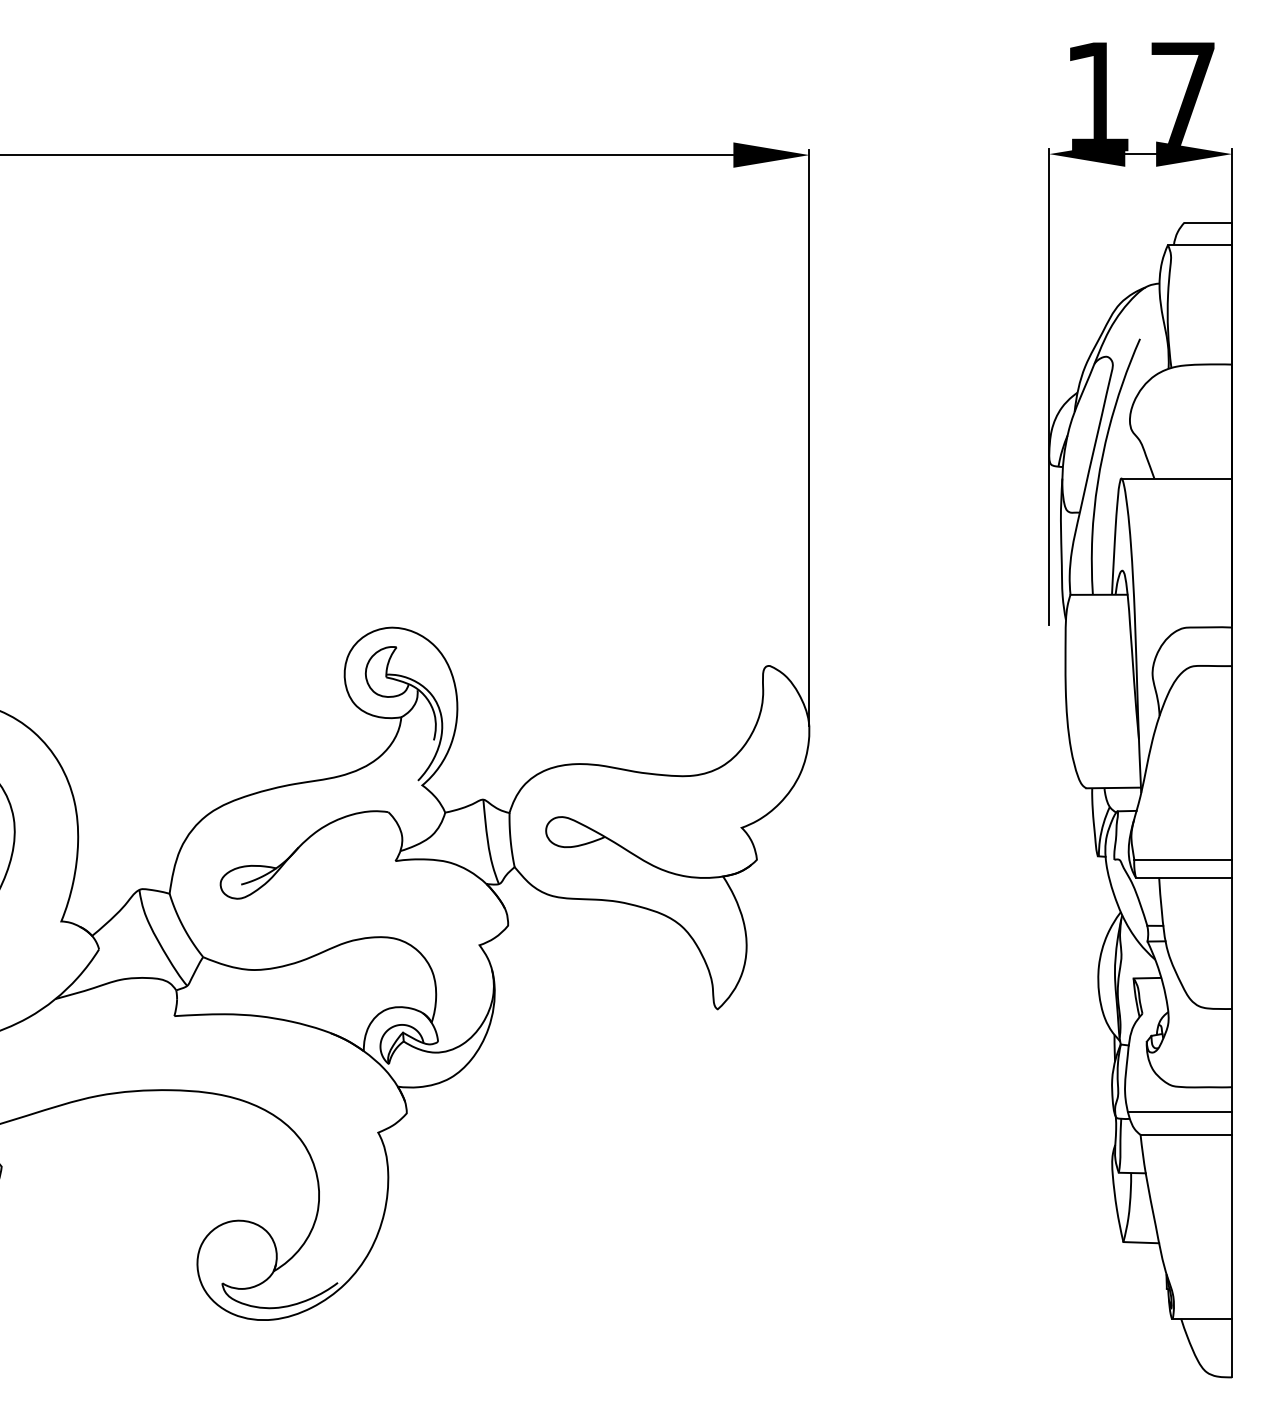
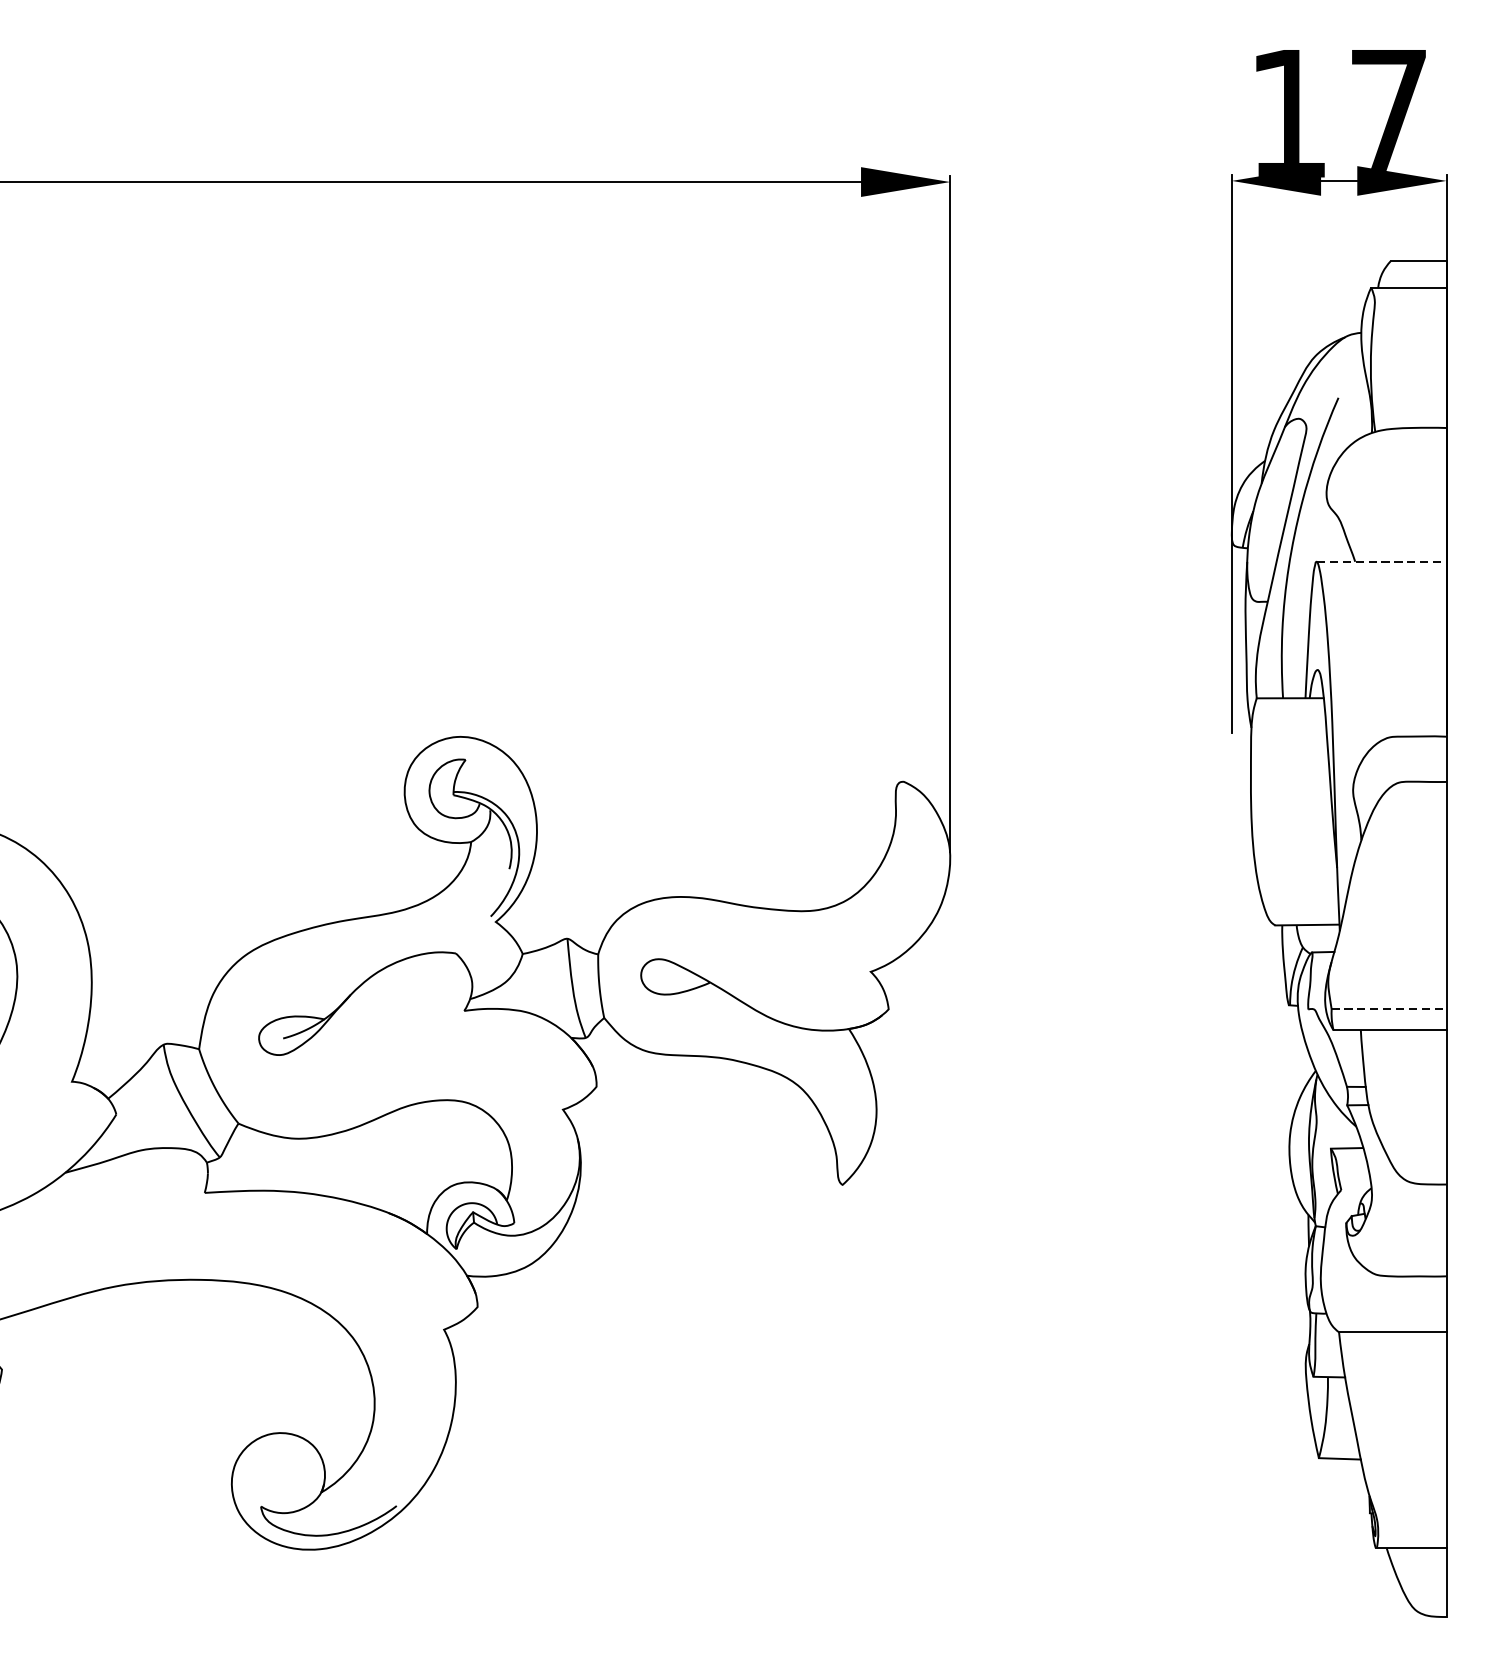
line: (1177, 478) -> (1382, 561), solid -> dashed
line: (1183, 859) -> (1389, 1009), solid -> dashed
line: (1179, 1111) -> (1384, 1304), removed

